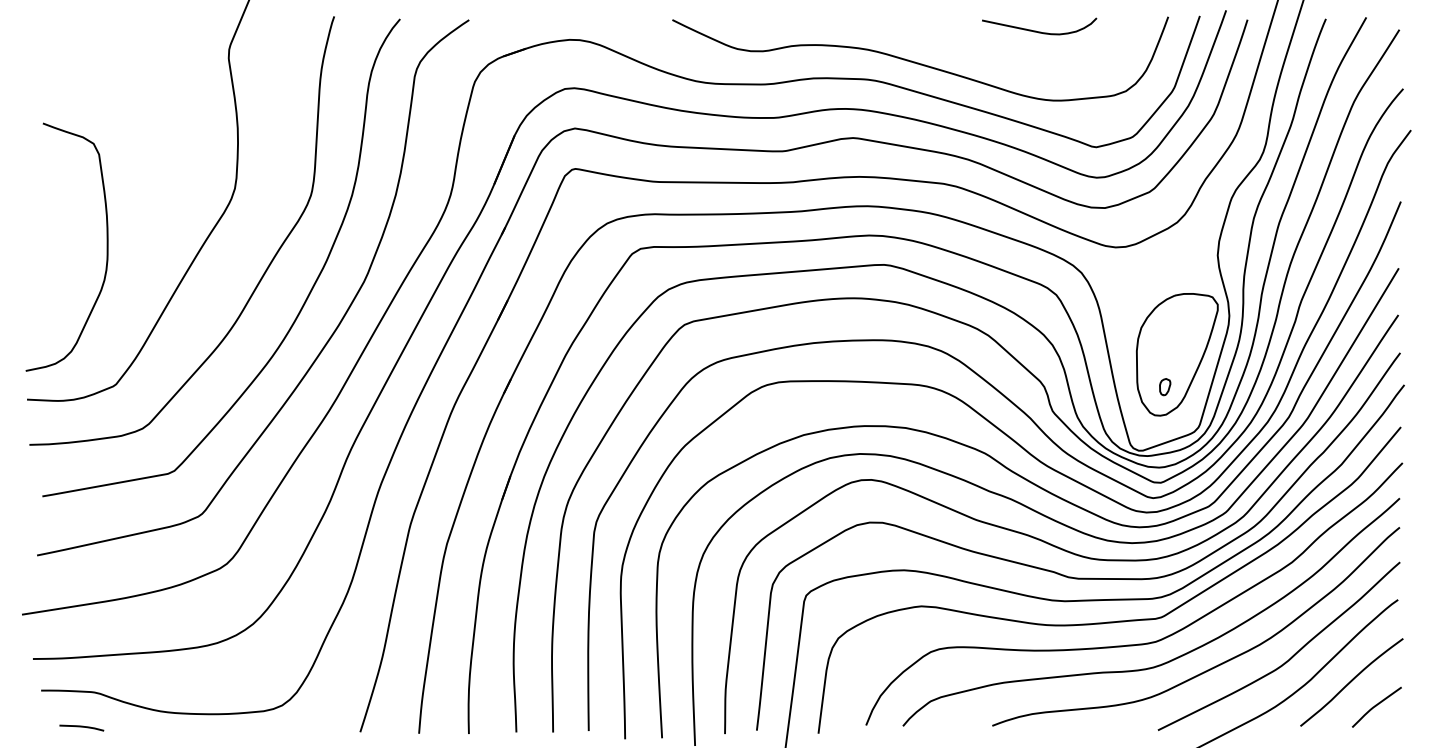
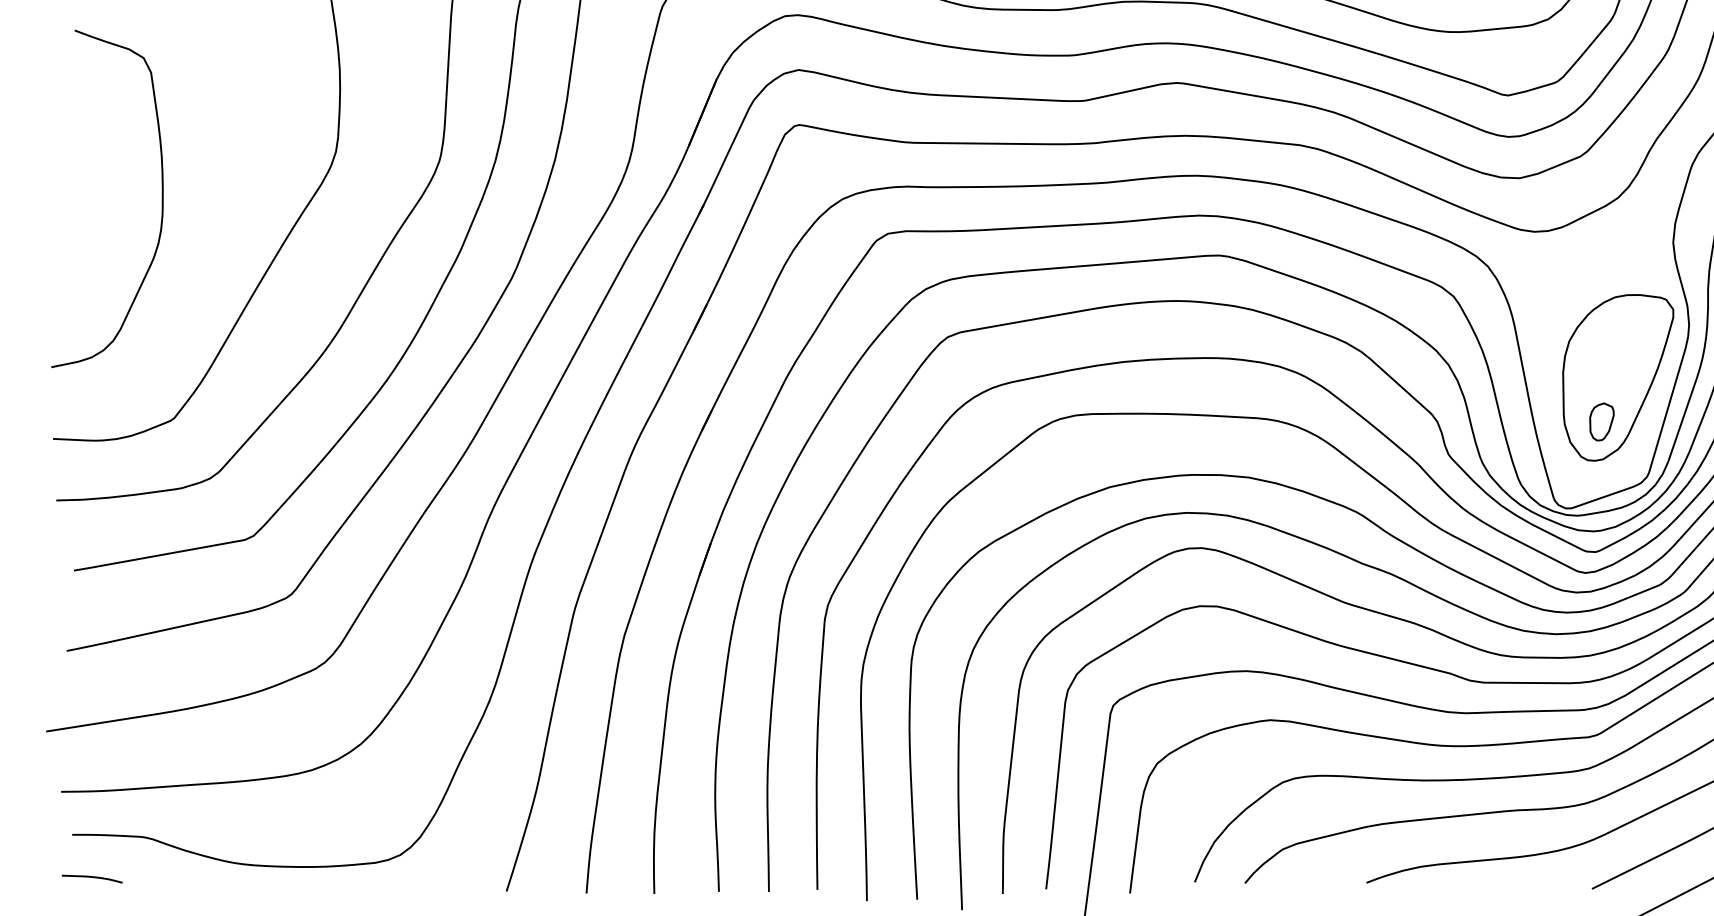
curve: (106, 246) -> (161, 197), moved
part: (1164, 386) -> (1600, 421), size x1.67
curve: (81, 727) -> (91, 878), moved

